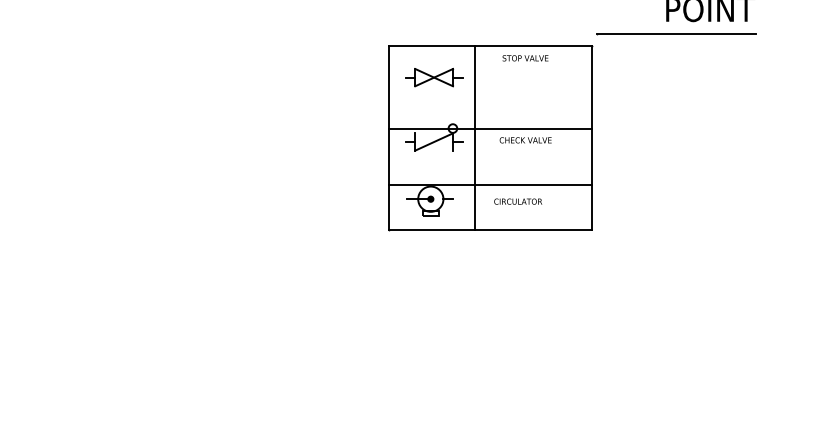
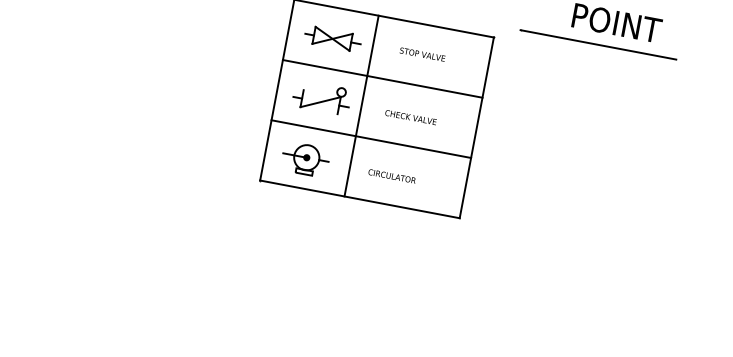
line: (676, 34) -> (598, 45), moved
text: (525, 58) -> (422, 54), moved
line: (490, 128) -> (382, 78), moved
line: (490, 184) -> (371, 138), moved

